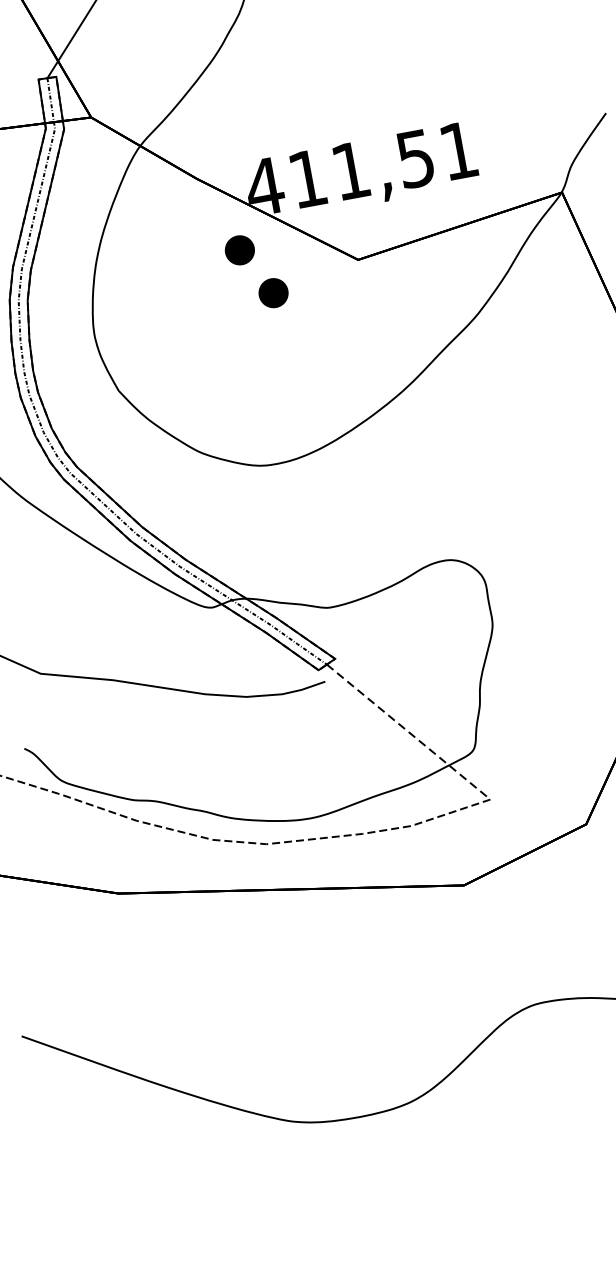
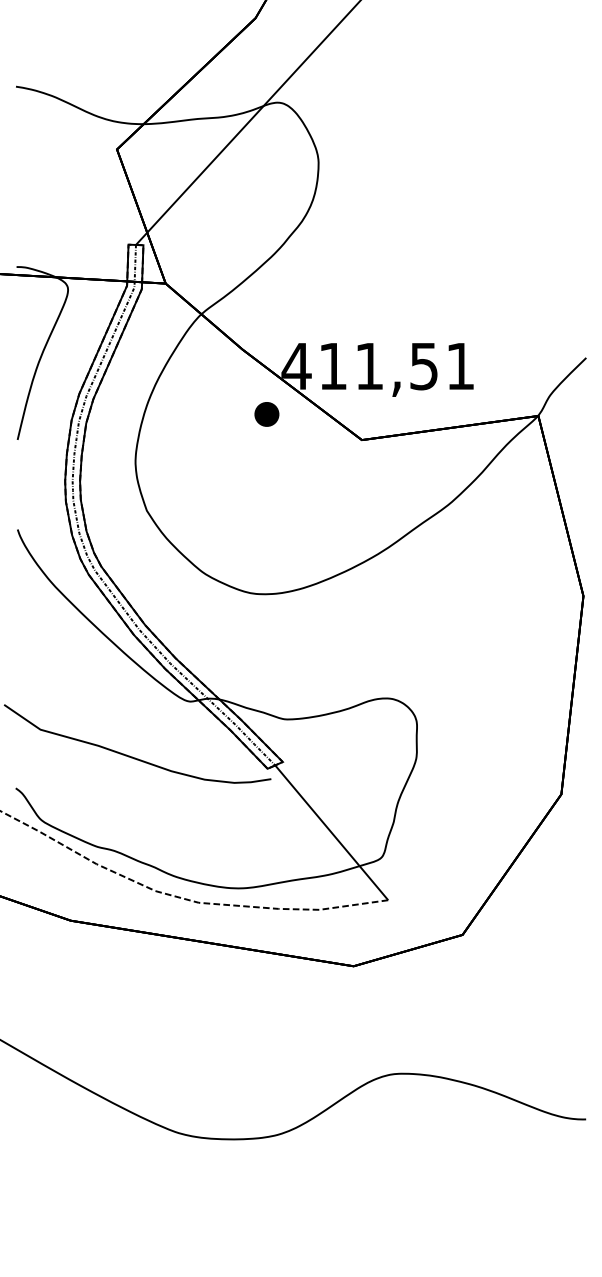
part: (273, 293) -> (287, 454), removed
line: (408, 731) -> (331, 832), dashed -> solid

